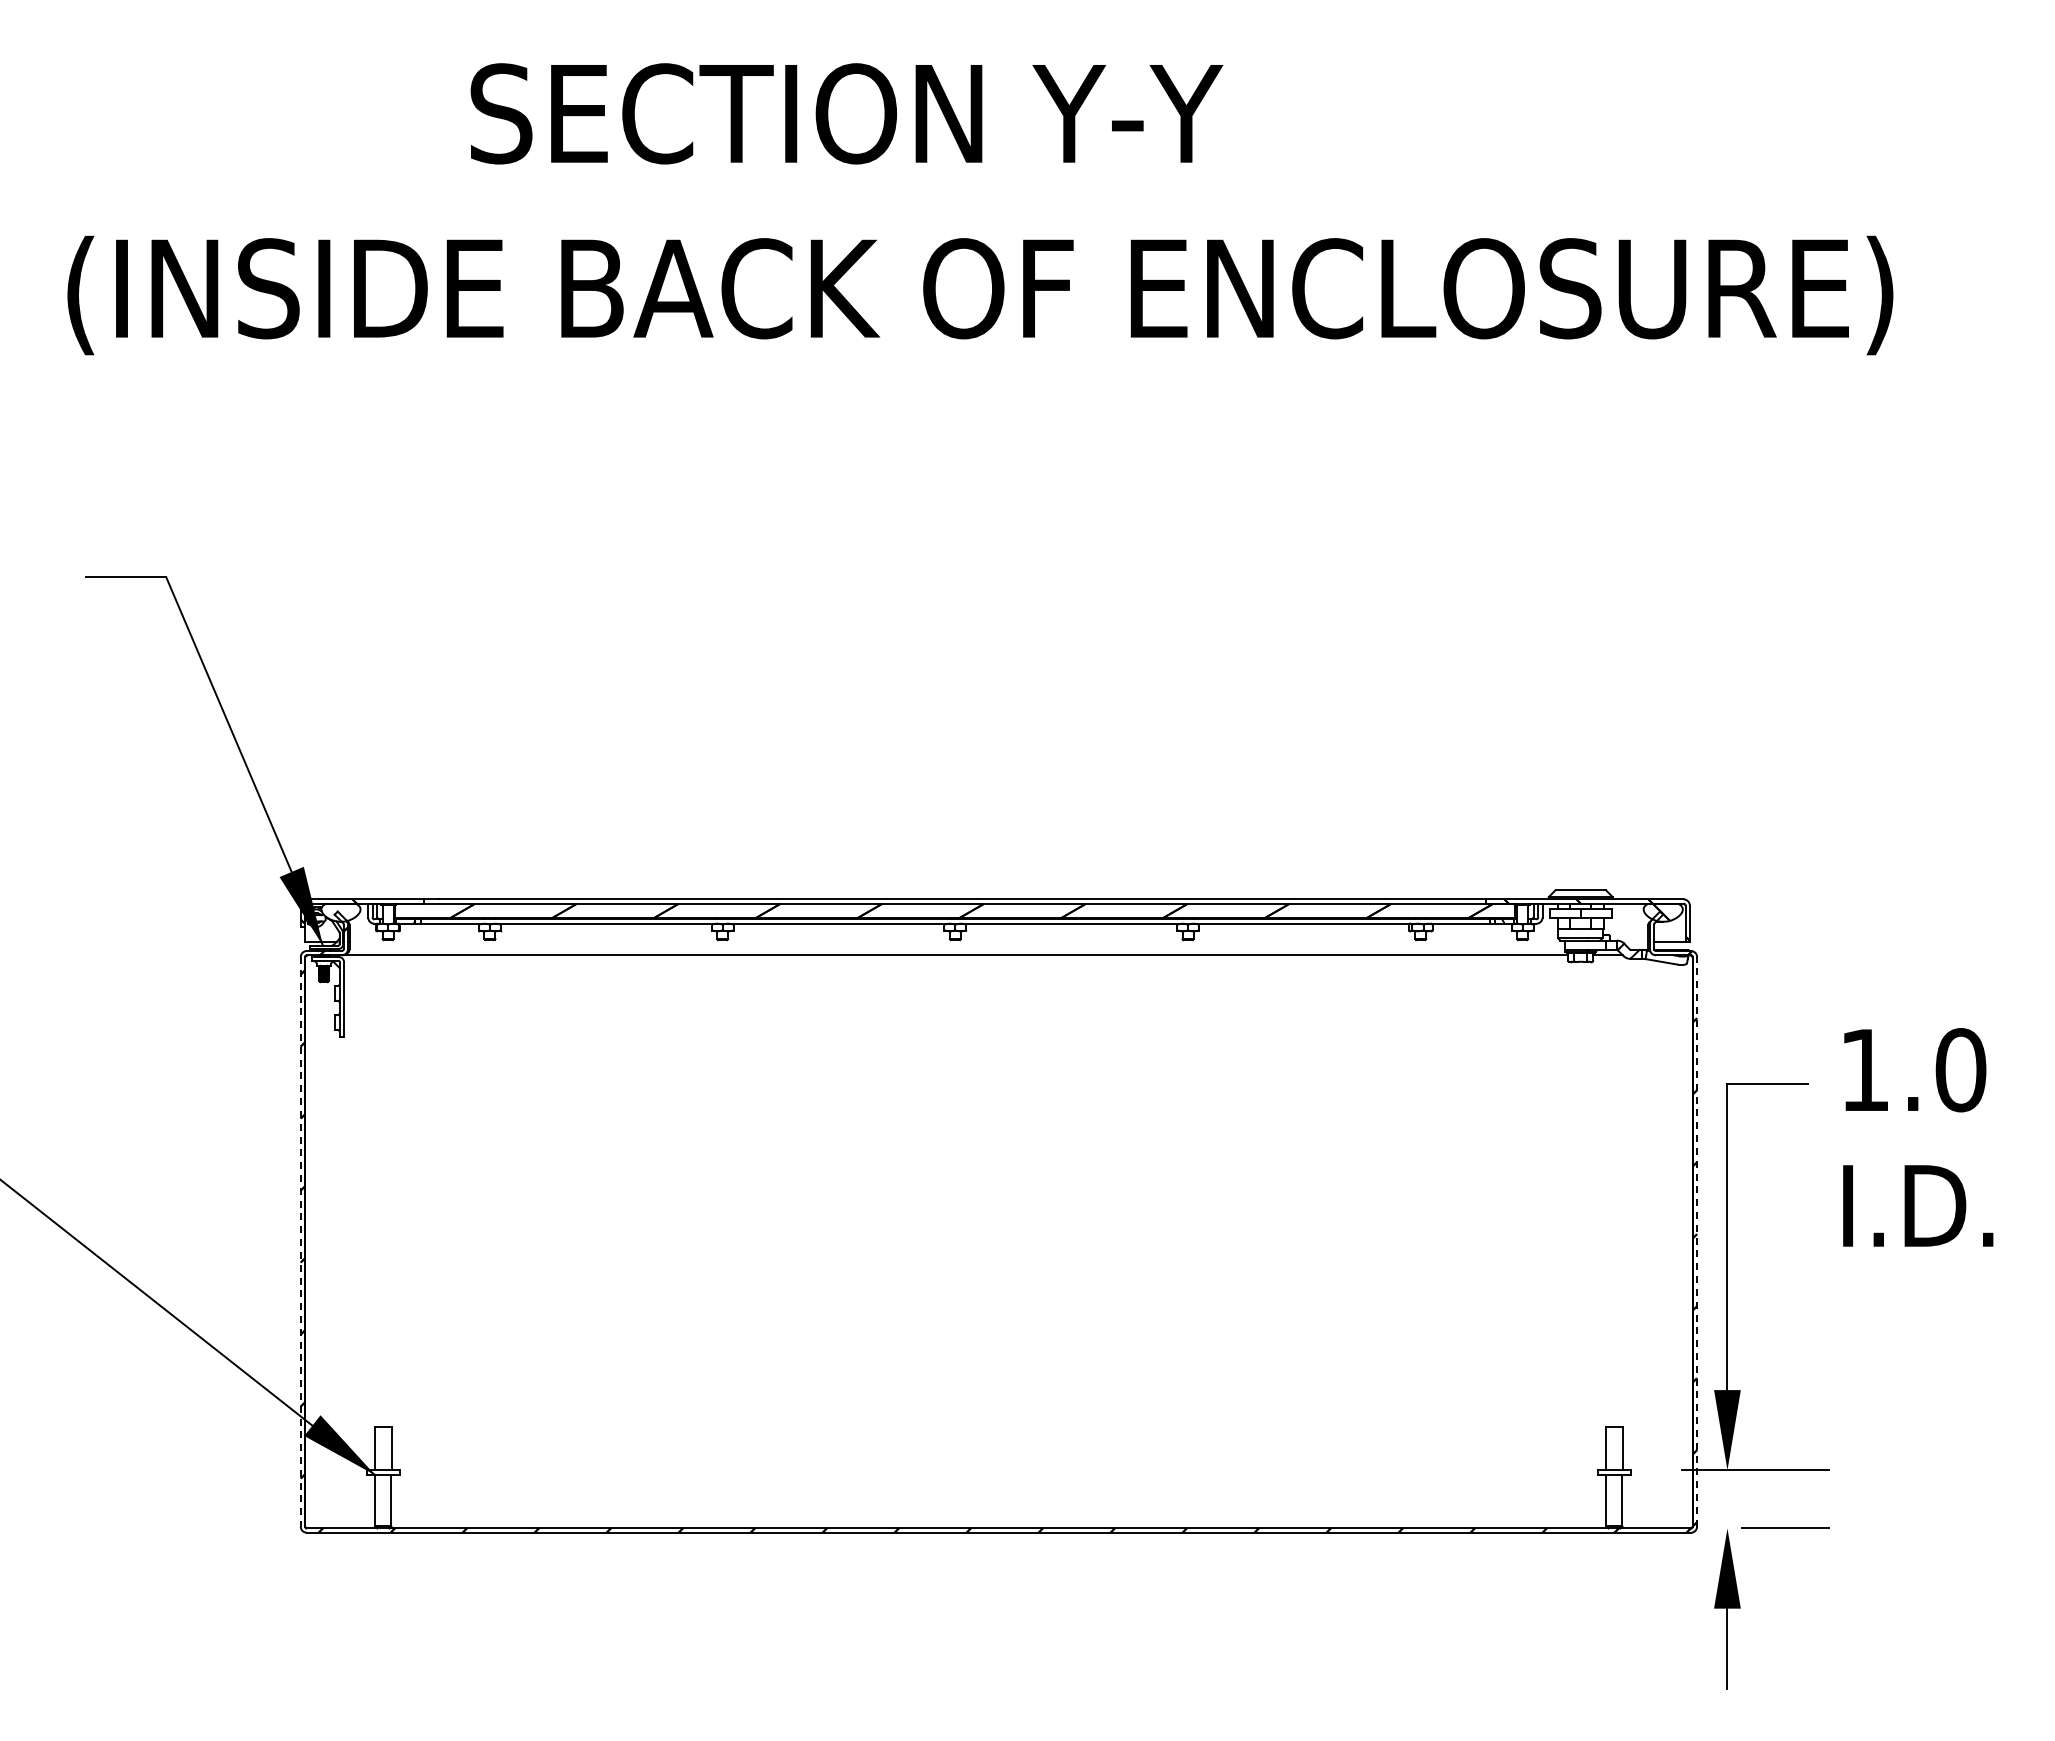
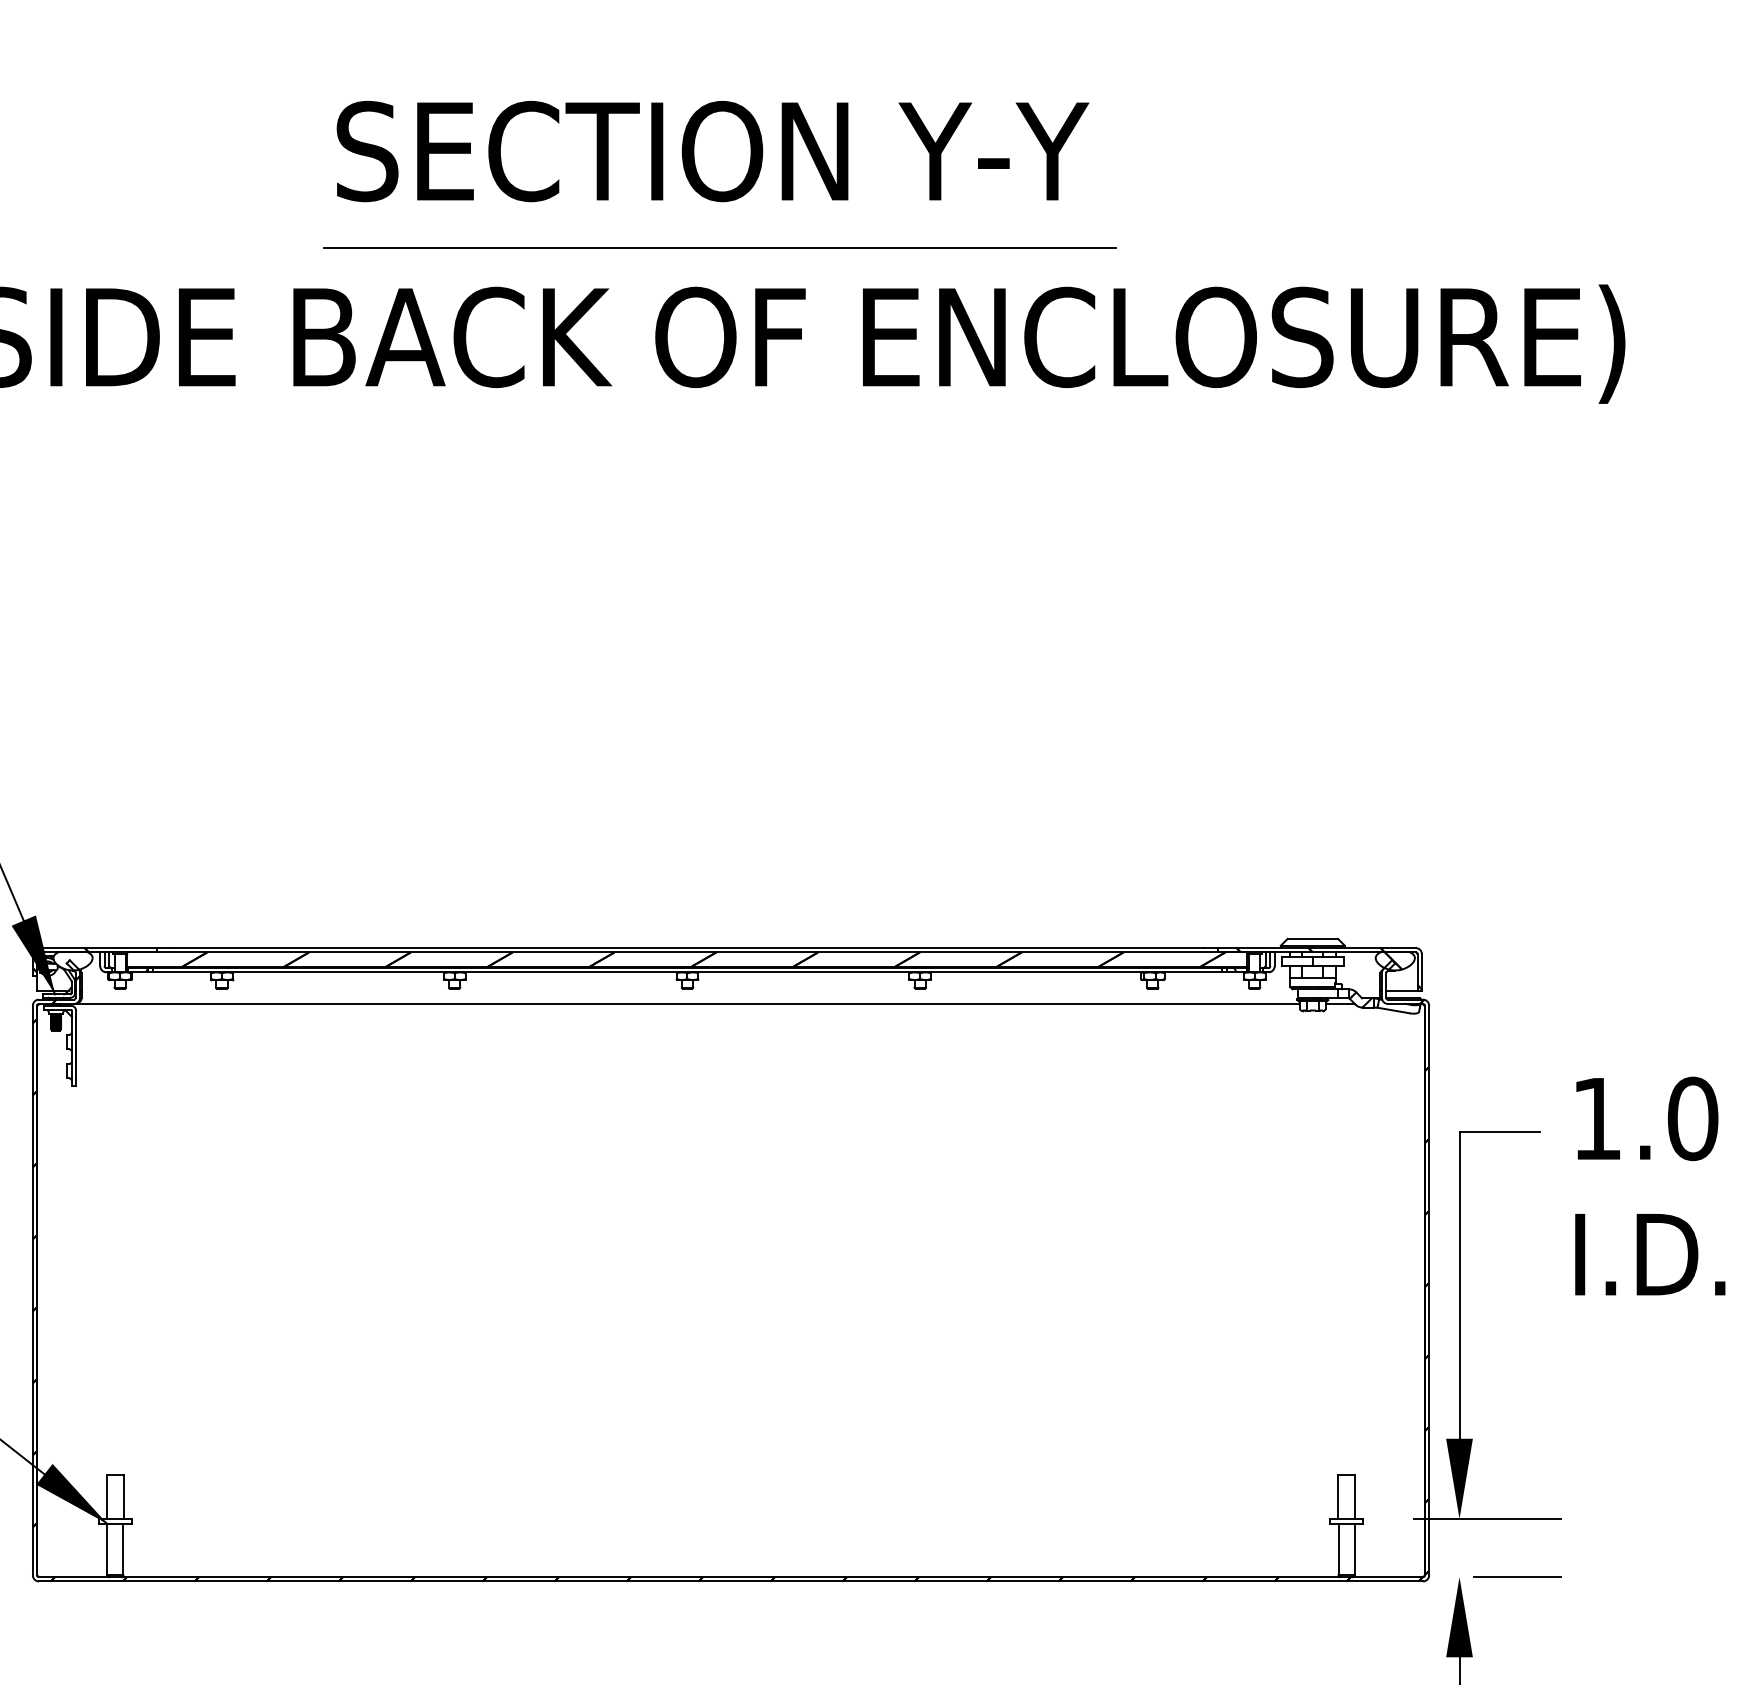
text: (846, 113) -> (712, 151), moved
line: (987, 198) -> (719, 247), added
line: (300, 1241) -> (32, 1290), dashed -> solid
line: (1697, 1241) -> (1429, 1290), dashed -> solid

